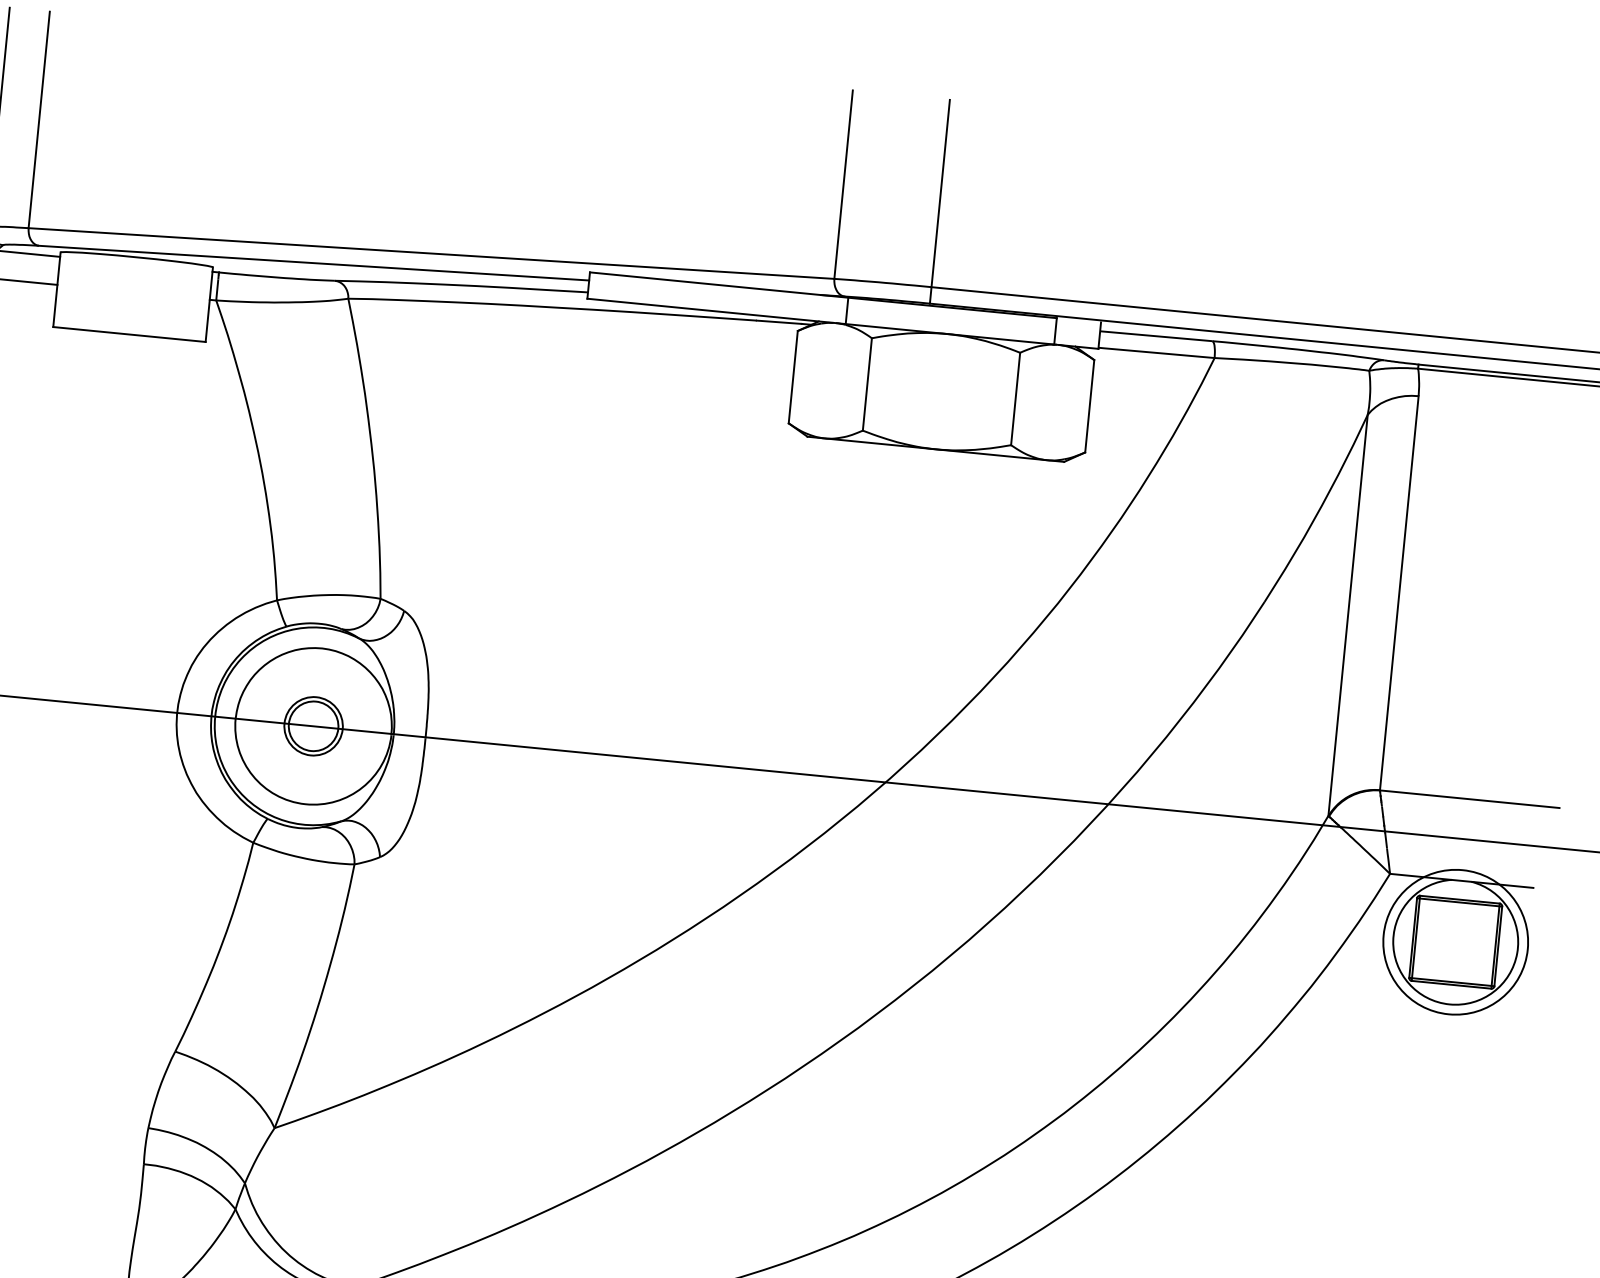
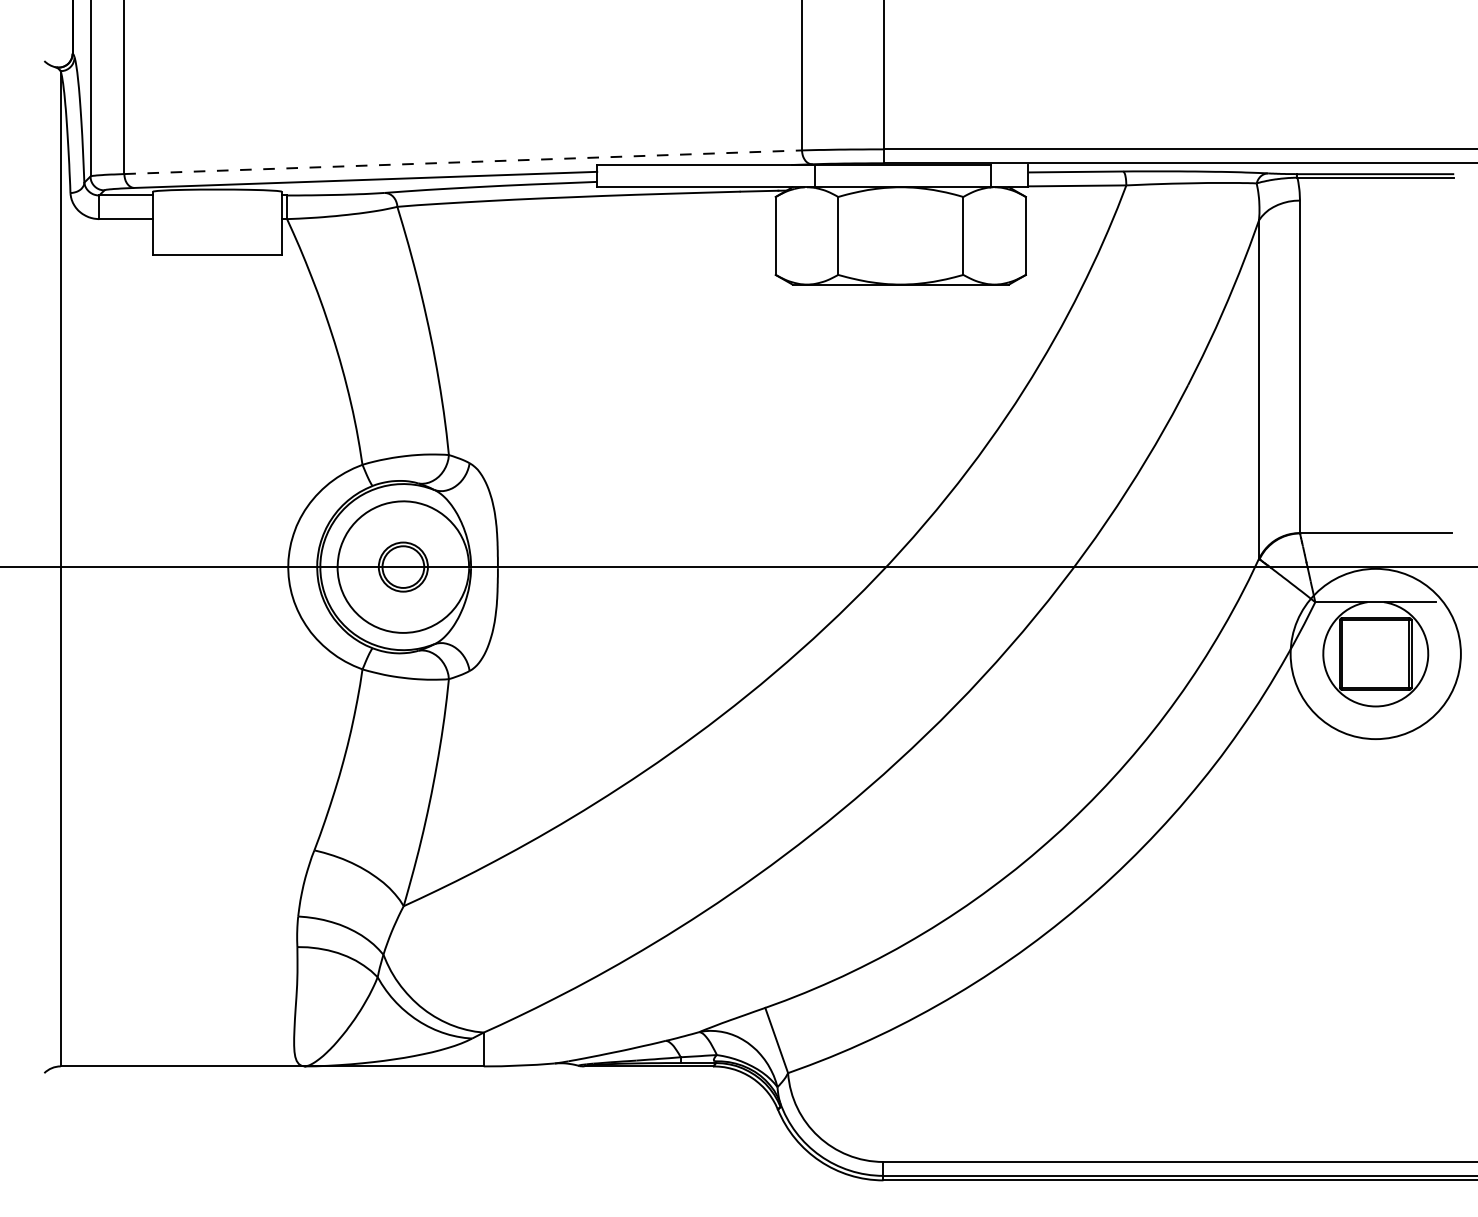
line: (431, 253) -> (463, 162), solid -> dashed
circle: (1455, 941) -> (1375, 653), size x1.4

